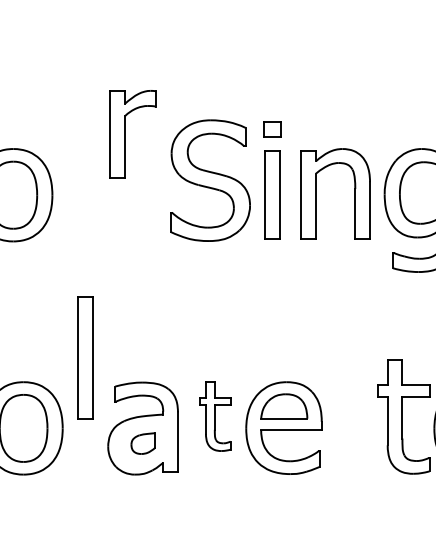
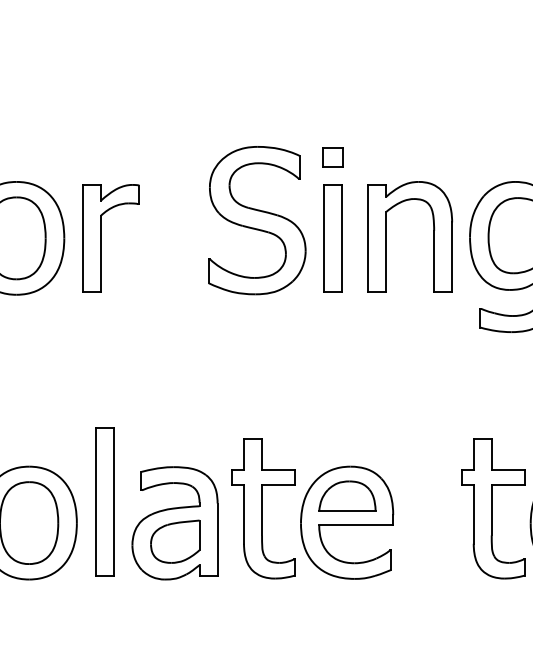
part: (125, 134) -> (101, 238), moved
part: (85, 357) -> (104, 501), moved
part: (215, 416) -> (263, 508), size x1.67
part: (143, 443) -> (175, 541), size x1.67

